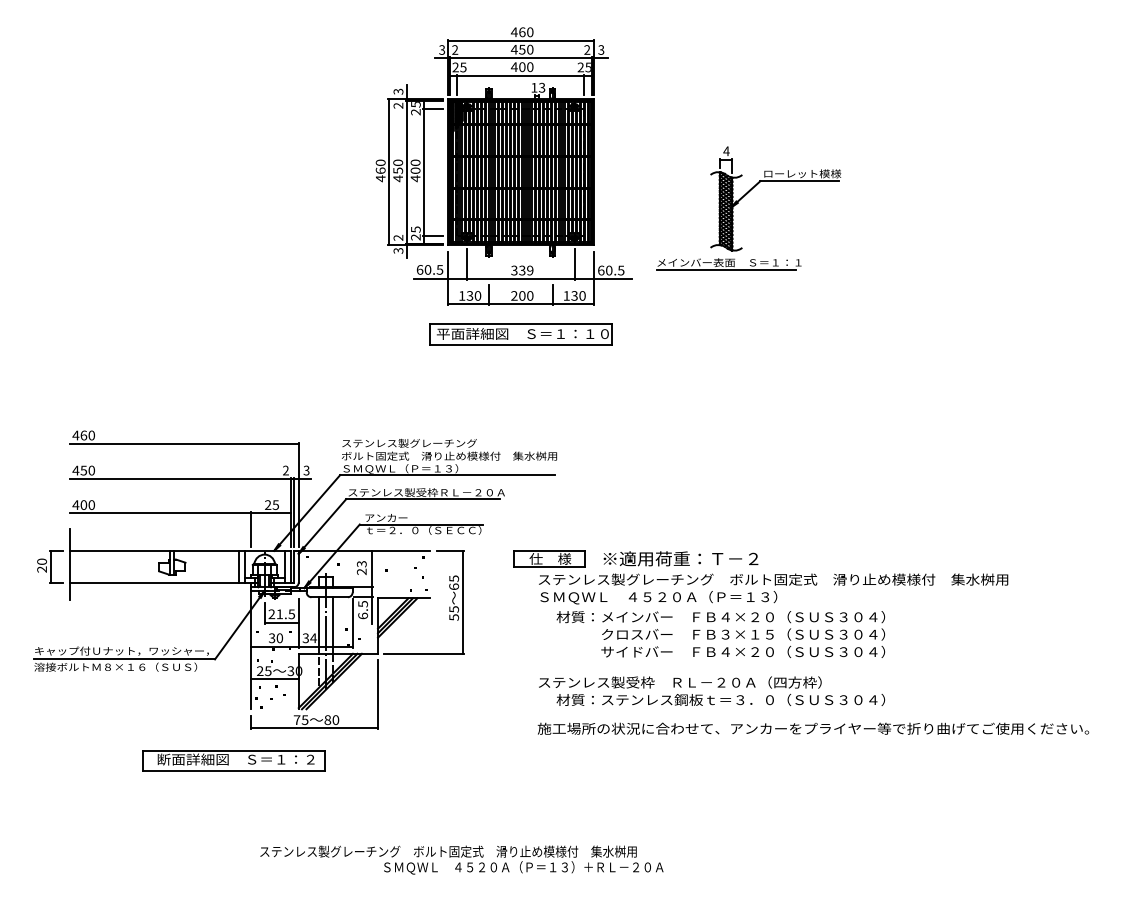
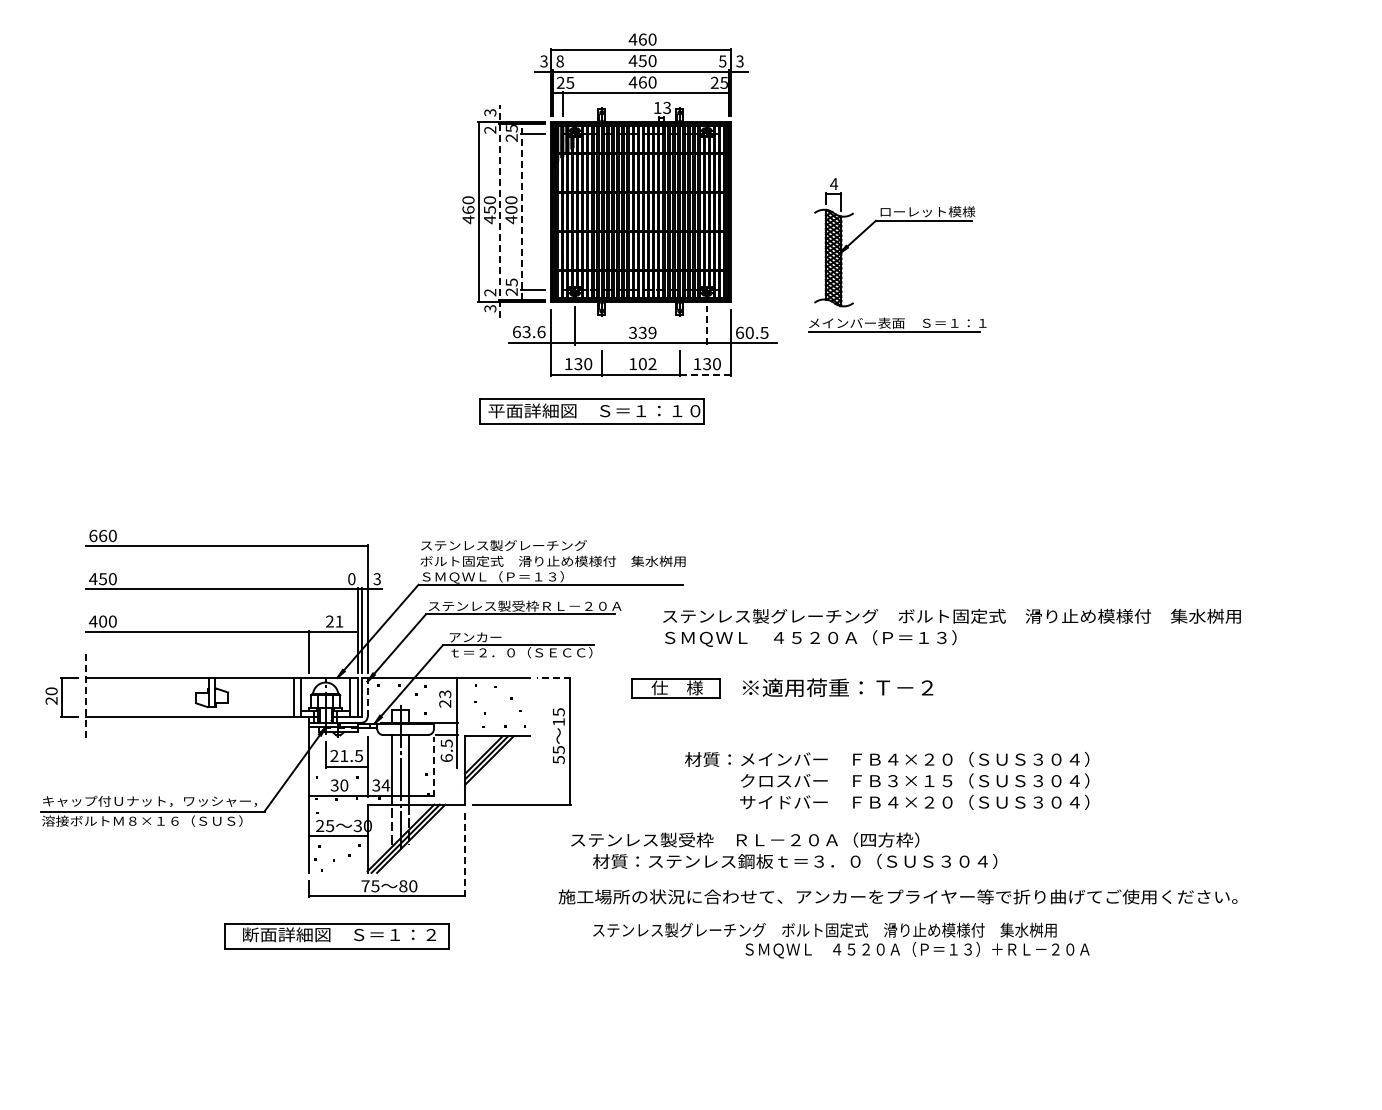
text: (454, 50) -> (559, 61), 2 -> 8
text: (587, 50) -> (722, 61), 2 -> 5
text: (522, 67) -> (642, 82), 400 -> 460
line: (583, 84) -> (718, 103), removed
line: (406, 171) -> (500, 211), solid -> dashed
line: (423, 171) -> (521, 211), solid -> dashed
part: (775, 181) -> (894, 221), moved
line: (574, 263) -> (707, 324), solid -> dashed
text: (433, 270) -> (533, 332), 60.5 -> 63.6
text: (522, 296) -> (642, 364), 200 -> 102
line: (573, 304) -> (705, 374), solid -> dashed
part: (520, 334) -> (591, 411), moved
text: (76, 435) -> (93, 535), 460 -> 660
text: (285, 470) -> (351, 579), 2 -> 0
text: (275, 505) -> (339, 621), 25 -> 21
line: (450, 550) -> (554, 677), solid -> dashed
line: (69, 564) -> (85, 694), solid -> dashed
line: (298, 566) -> (367, 697), solid -> dashed
text: (453, 586) -> (558, 721), 65 -> 15
text: (773, 588) -> (951, 627), moved
line: (352, 622) -> (433, 766), solid -> dashed
text: (712, 691) -> (784, 850), moved
line: (378, 694) -> (465, 854), solid -> dashed
text: (812, 728) -> (897, 896), moved
part: (233, 760) -> (336, 936), moved
text: (461, 860) -> (841, 940), moved

